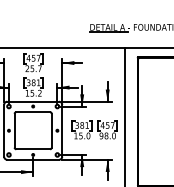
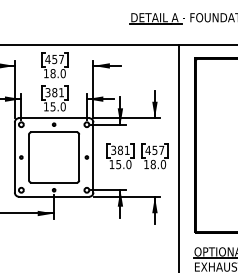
text: (33, 68) -> (54, 73), 25.7 -> 18.0
text: (39, 93) -> (62, 106), 15.2 -> 15.0
text: (101, 135) -> (146, 164), 98.0 -> 18.0

